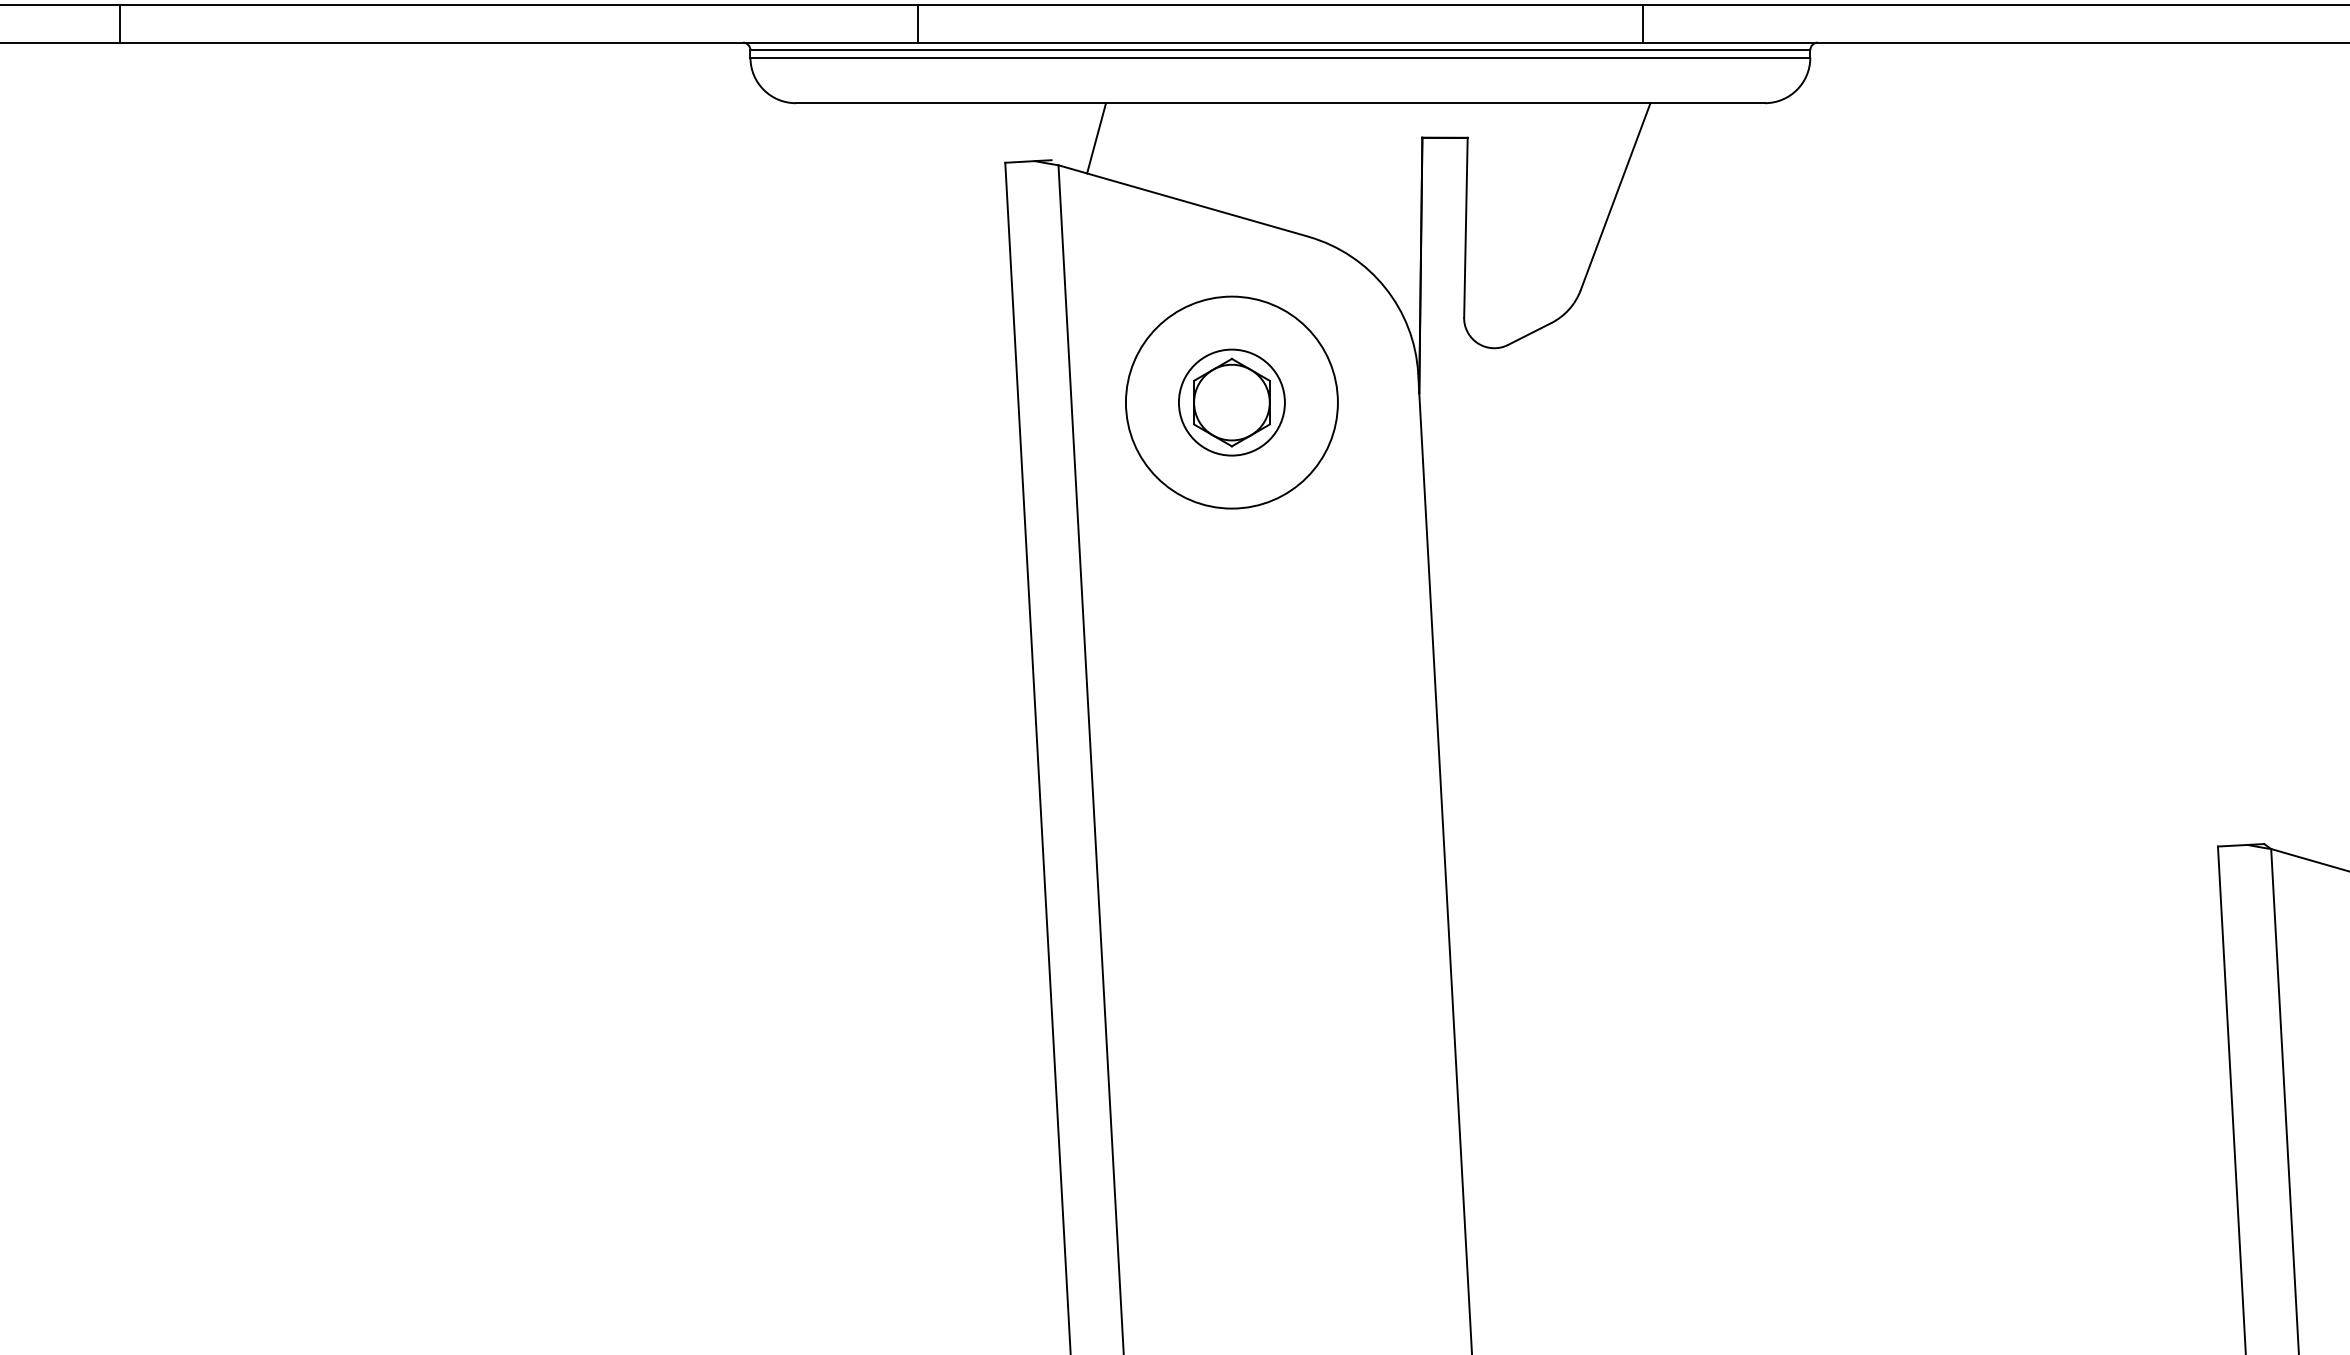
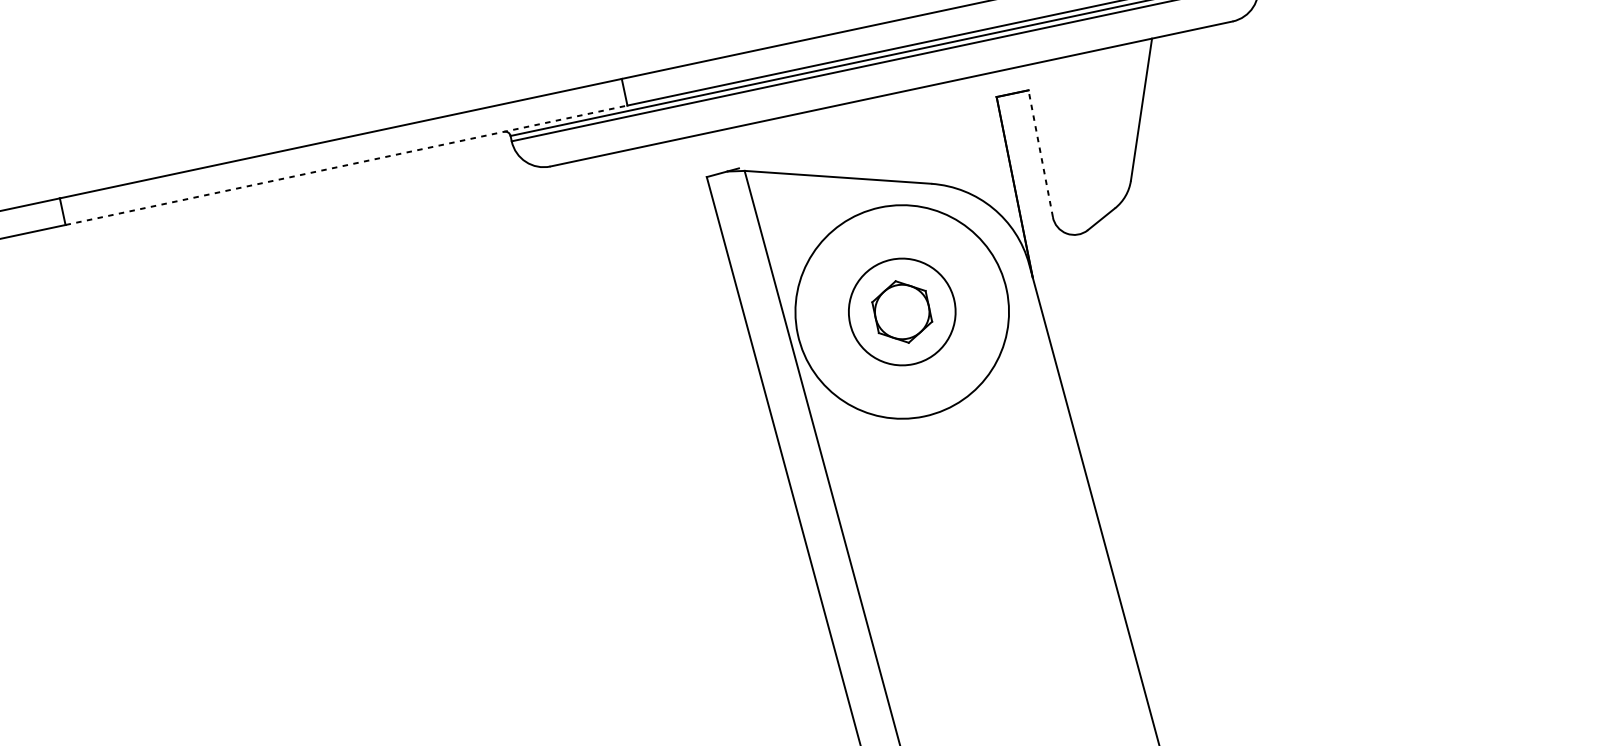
line: (519, 42) -> (346, 165), solid -> dashed
line: (1096, 138) -> (767, 146), removed
line: (1465, 227) -> (1040, 153), solid -> dashed
circle: (1231, 402) -> (901, 311), size x1.4
circle: (1231, 402) -> (901, 311), size x1.4

